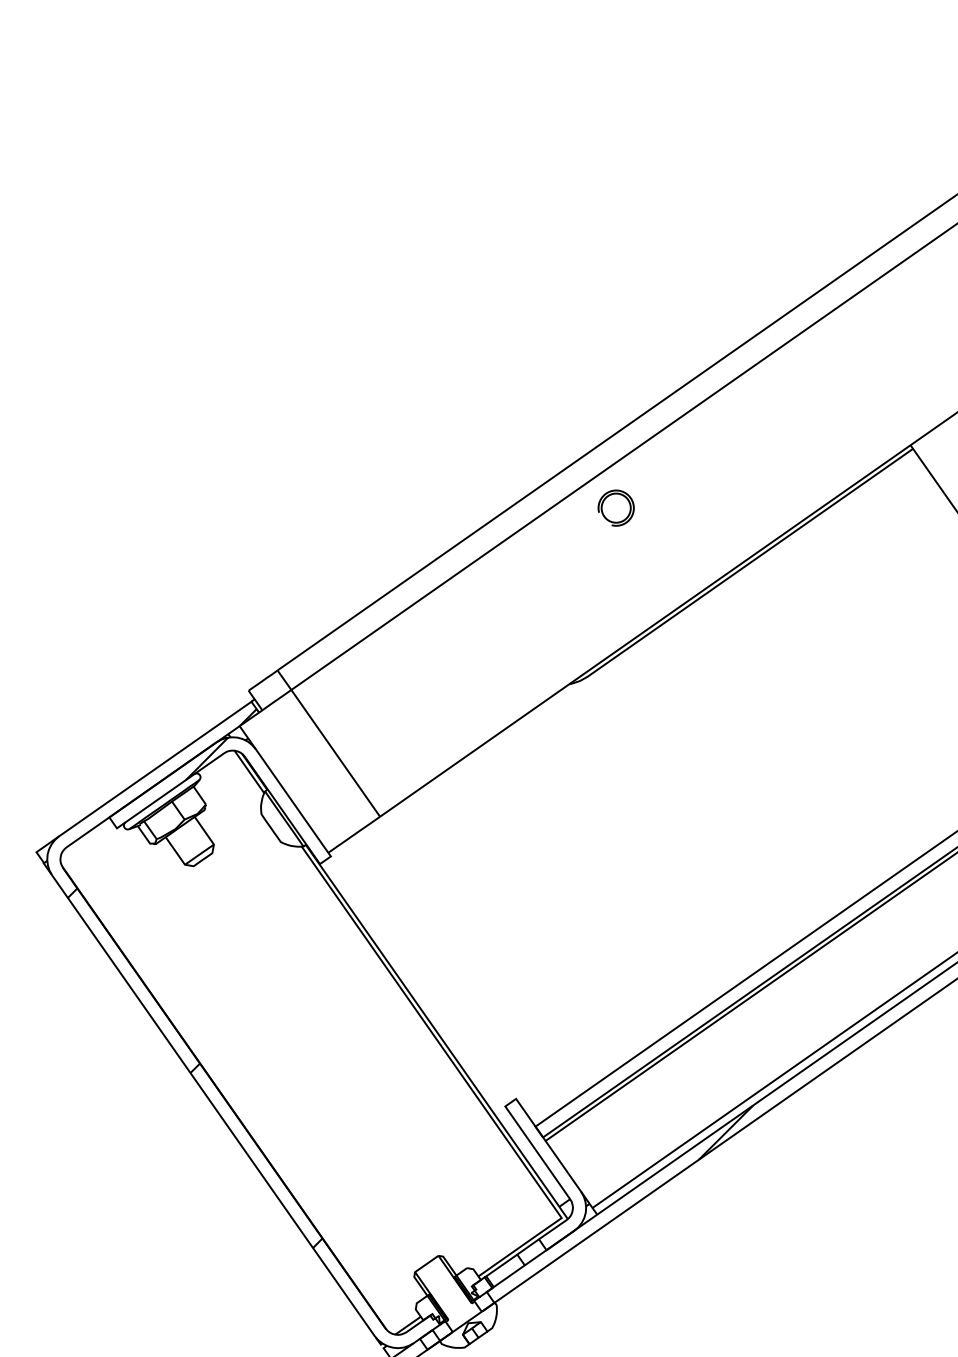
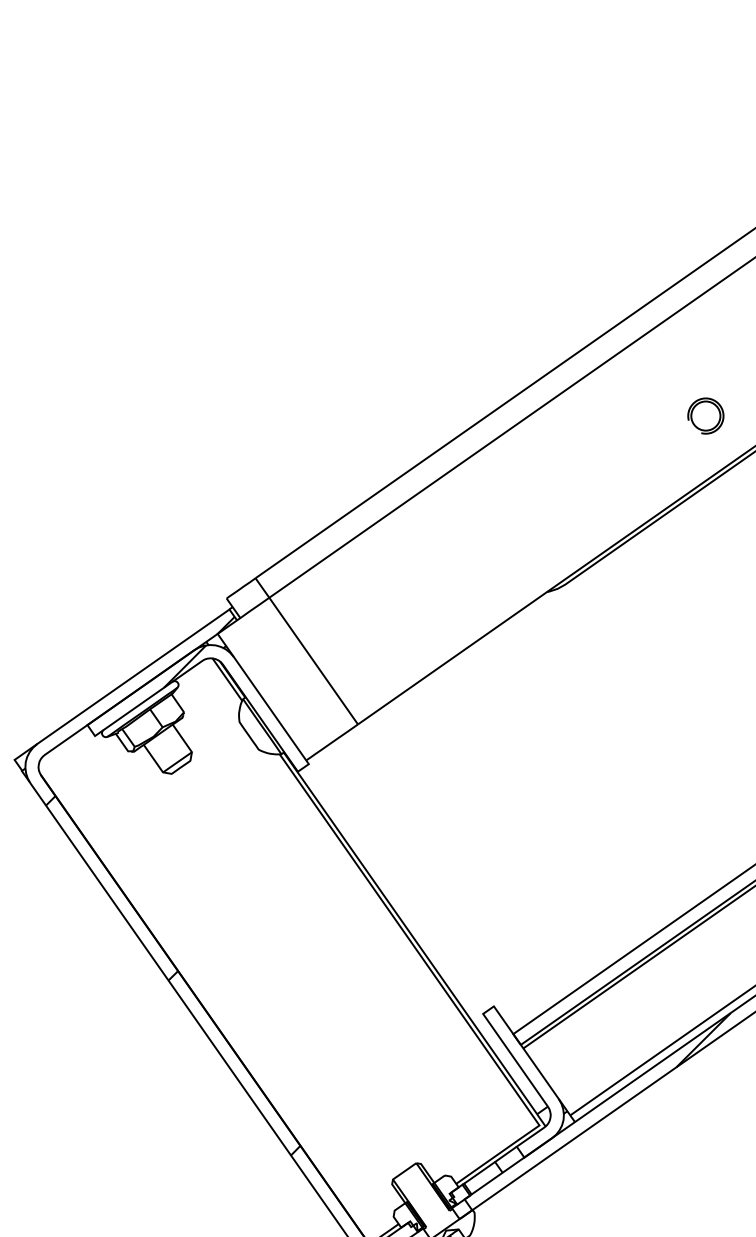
part: (615, 507) -> (705, 415), moved

